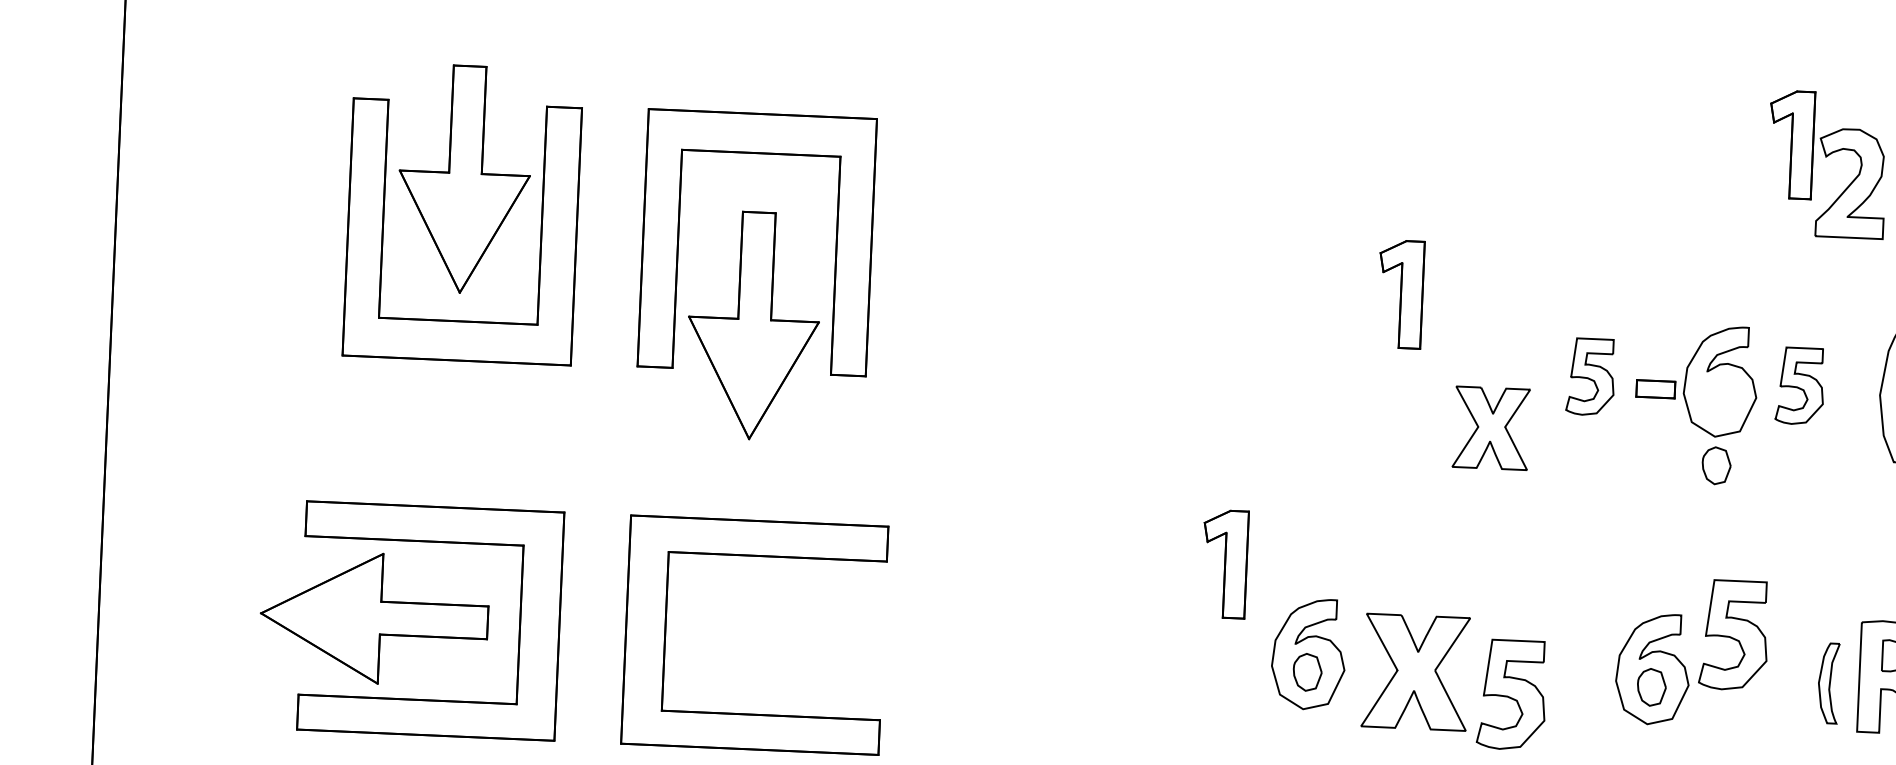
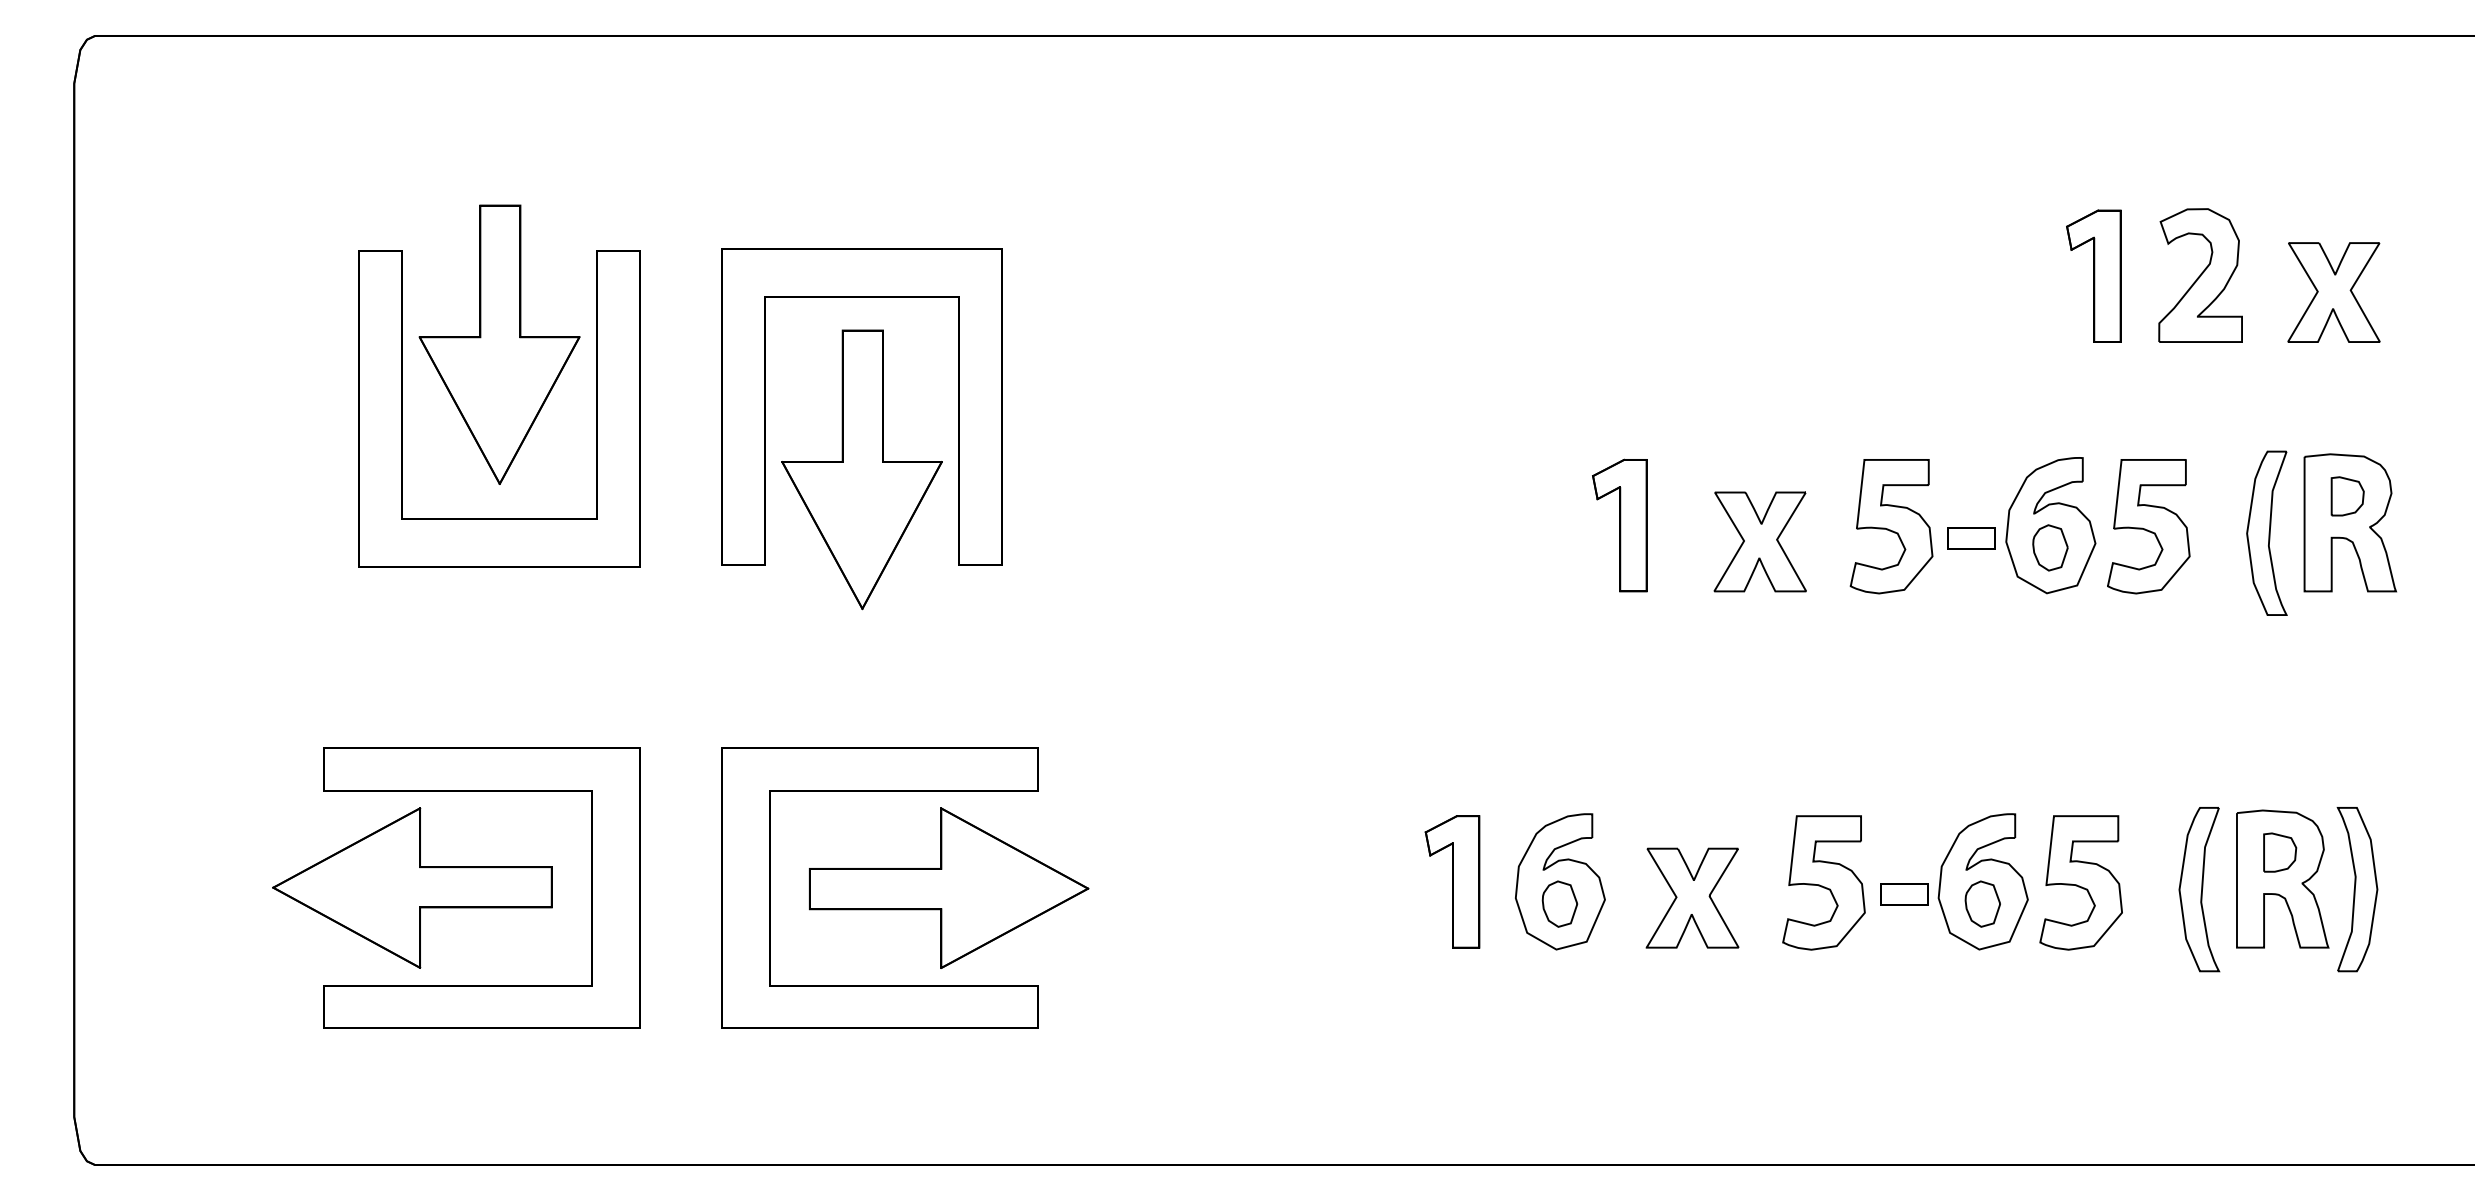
part: (1791, 144) -> (2093, 275), moved
part: (1400, 294) -> (1619, 525), moved
part: (753, 325) -> (861, 469), moved
part: (1590, 376) -> (1891, 526), size x1.43
part: (1800, 385) -> (2148, 526), size x1.43
part: (1490, 427) -> (1759, 541), moved
part: (1716, 465) -> (2050, 547), moved
part: (1224, 563) -> (1452, 881), moved
part: (1733, 635) -> (2080, 882), moved
part: (811, 637) -> (949, 887), added
part: (1415, 671) -> (1692, 897), size x0.71
part: (1588, 676) -> (1904, 894), added
part: (1828, 683) -> (2199, 889), size x1.67
part: (1511, 694) -> (1823, 882), moved

